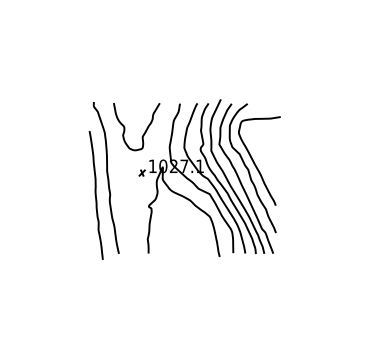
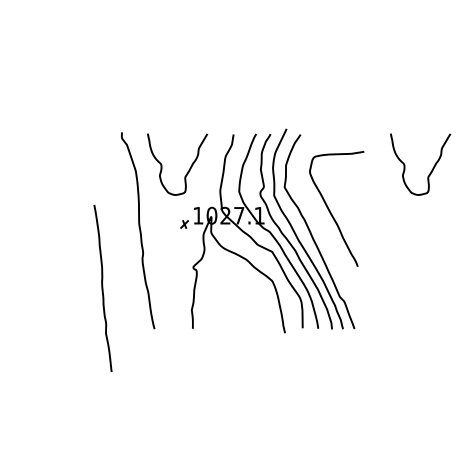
curve: (332, 130) -> (431, 169), added
curve: (249, 170) -> (323, 220), removed
curve: (95, 195) -> (102, 288), moved

